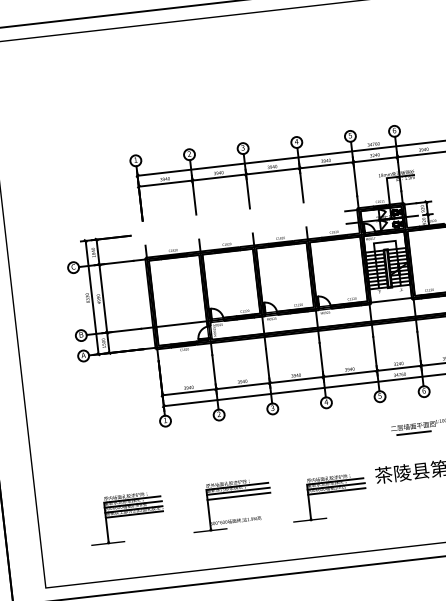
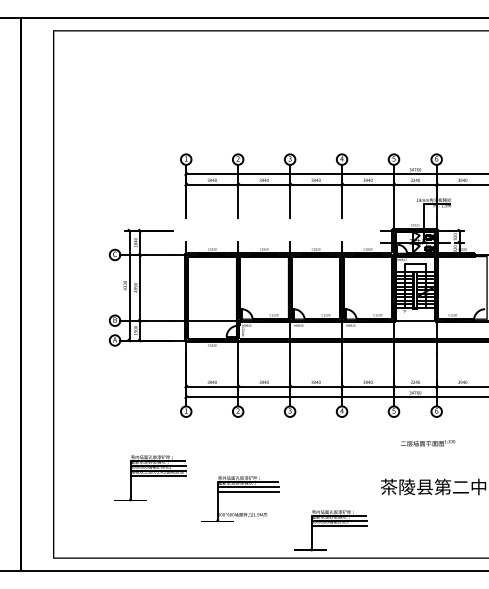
line: (414, 433) -> (422, 450), removed
part: (328, 497) -> (330, 530), moved
part: (126, 518) -> (150, 478), moved

